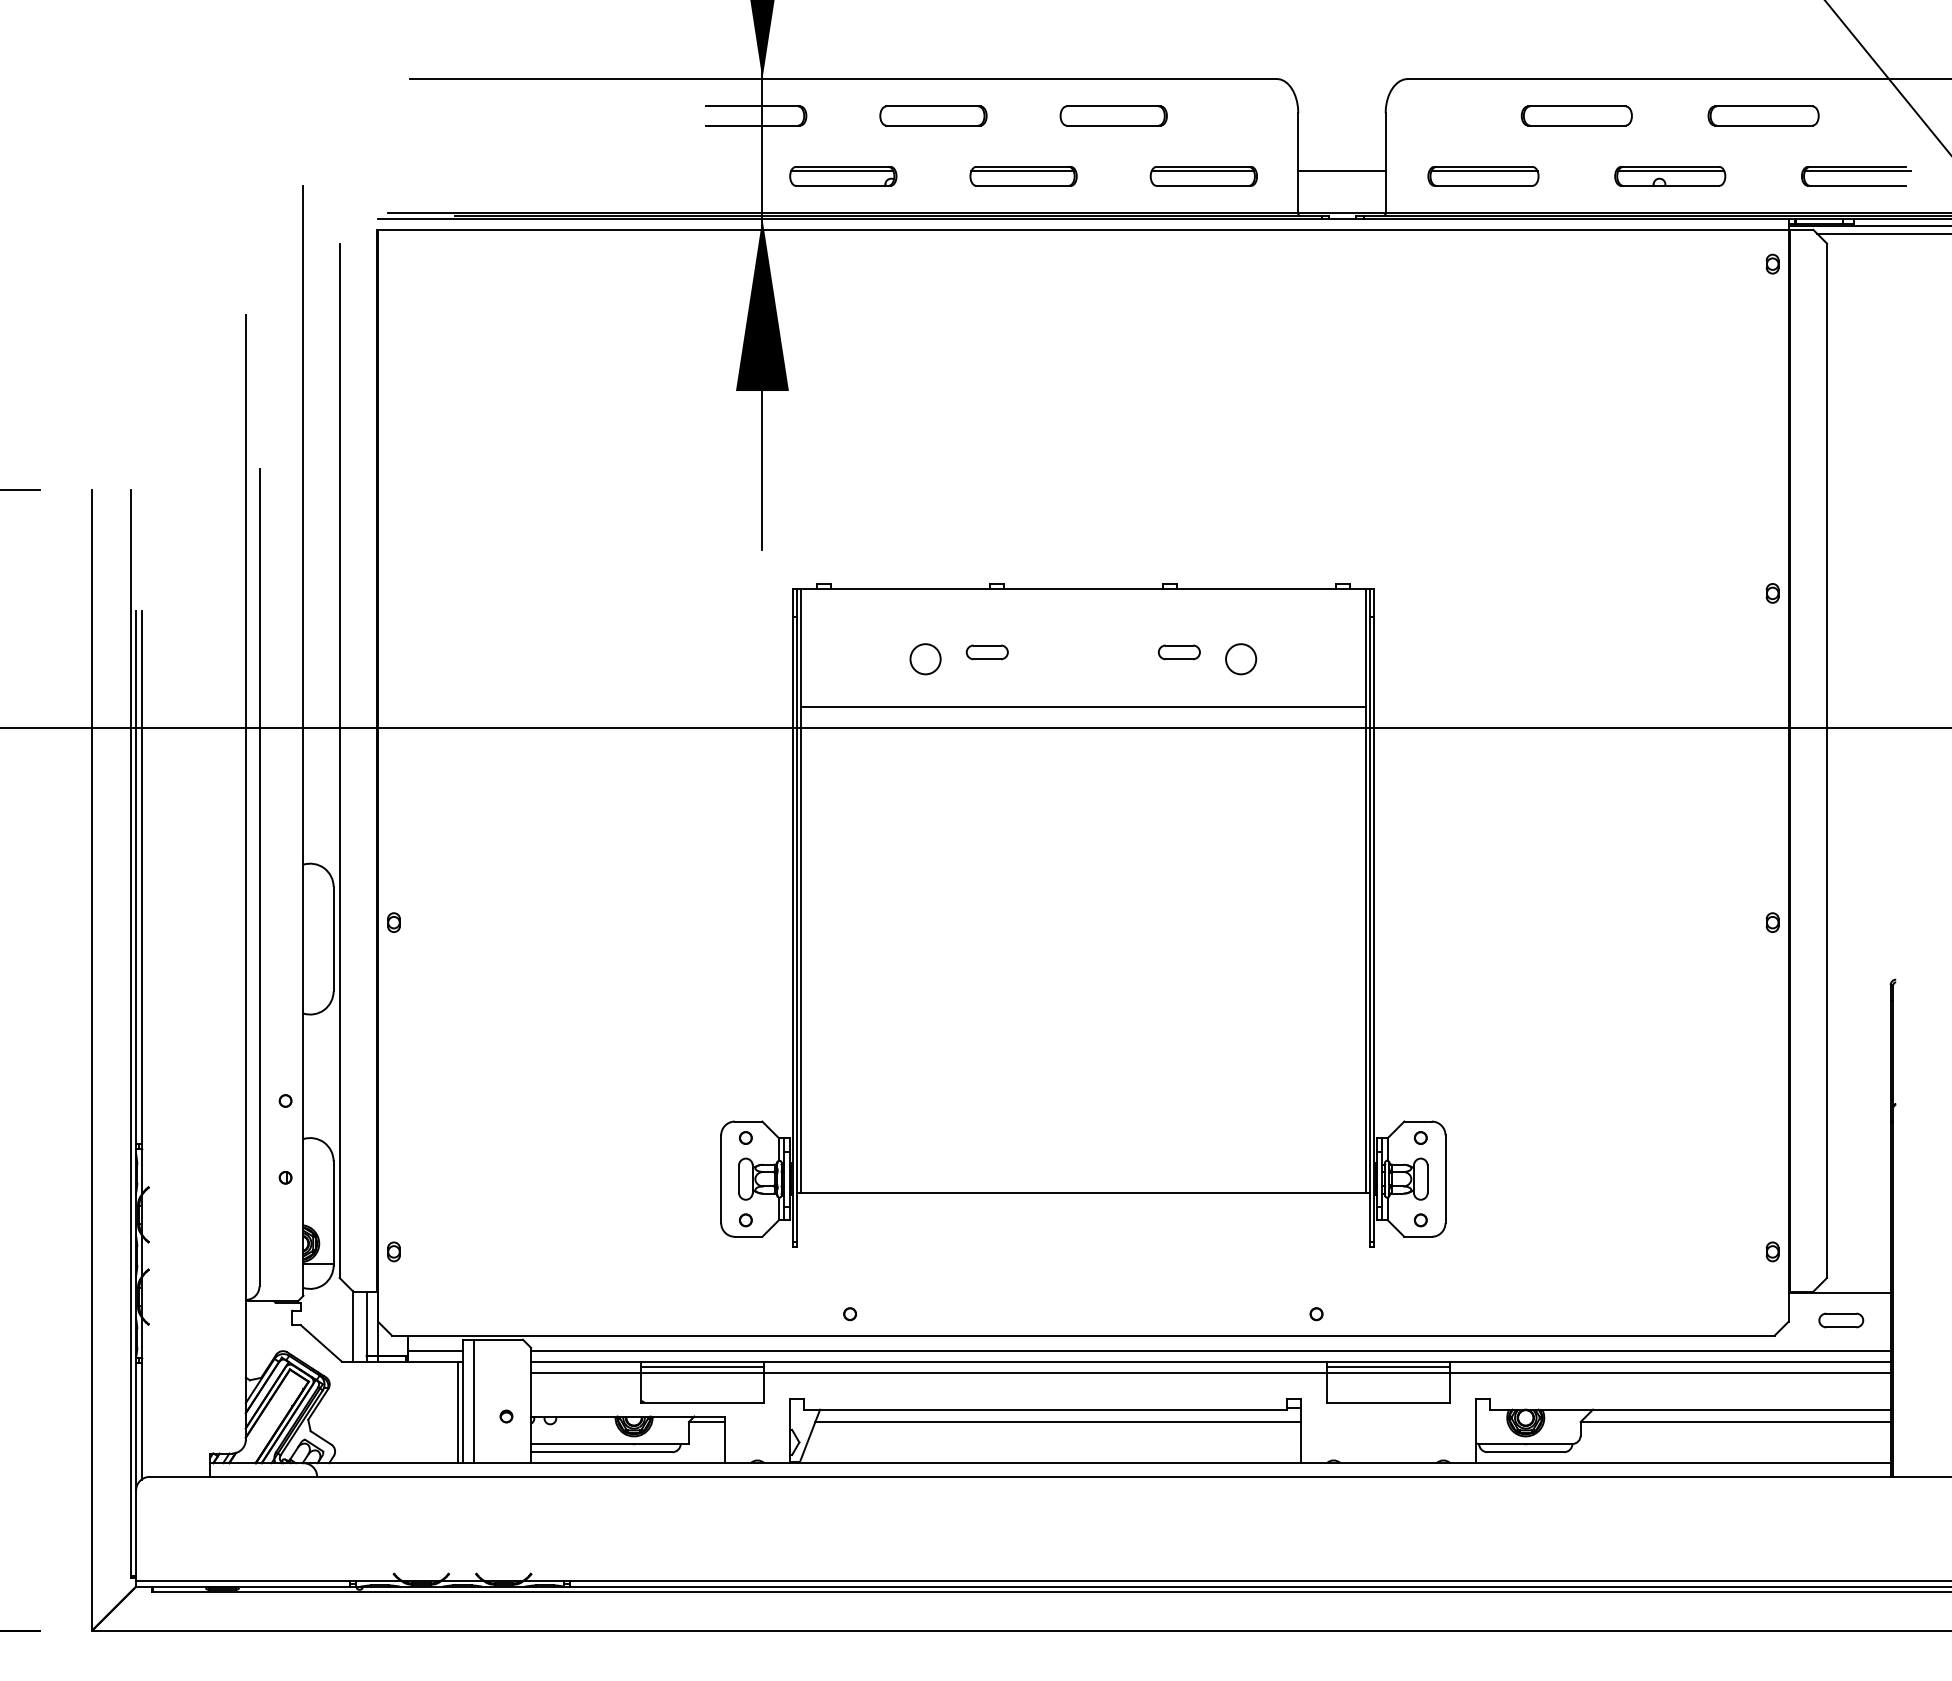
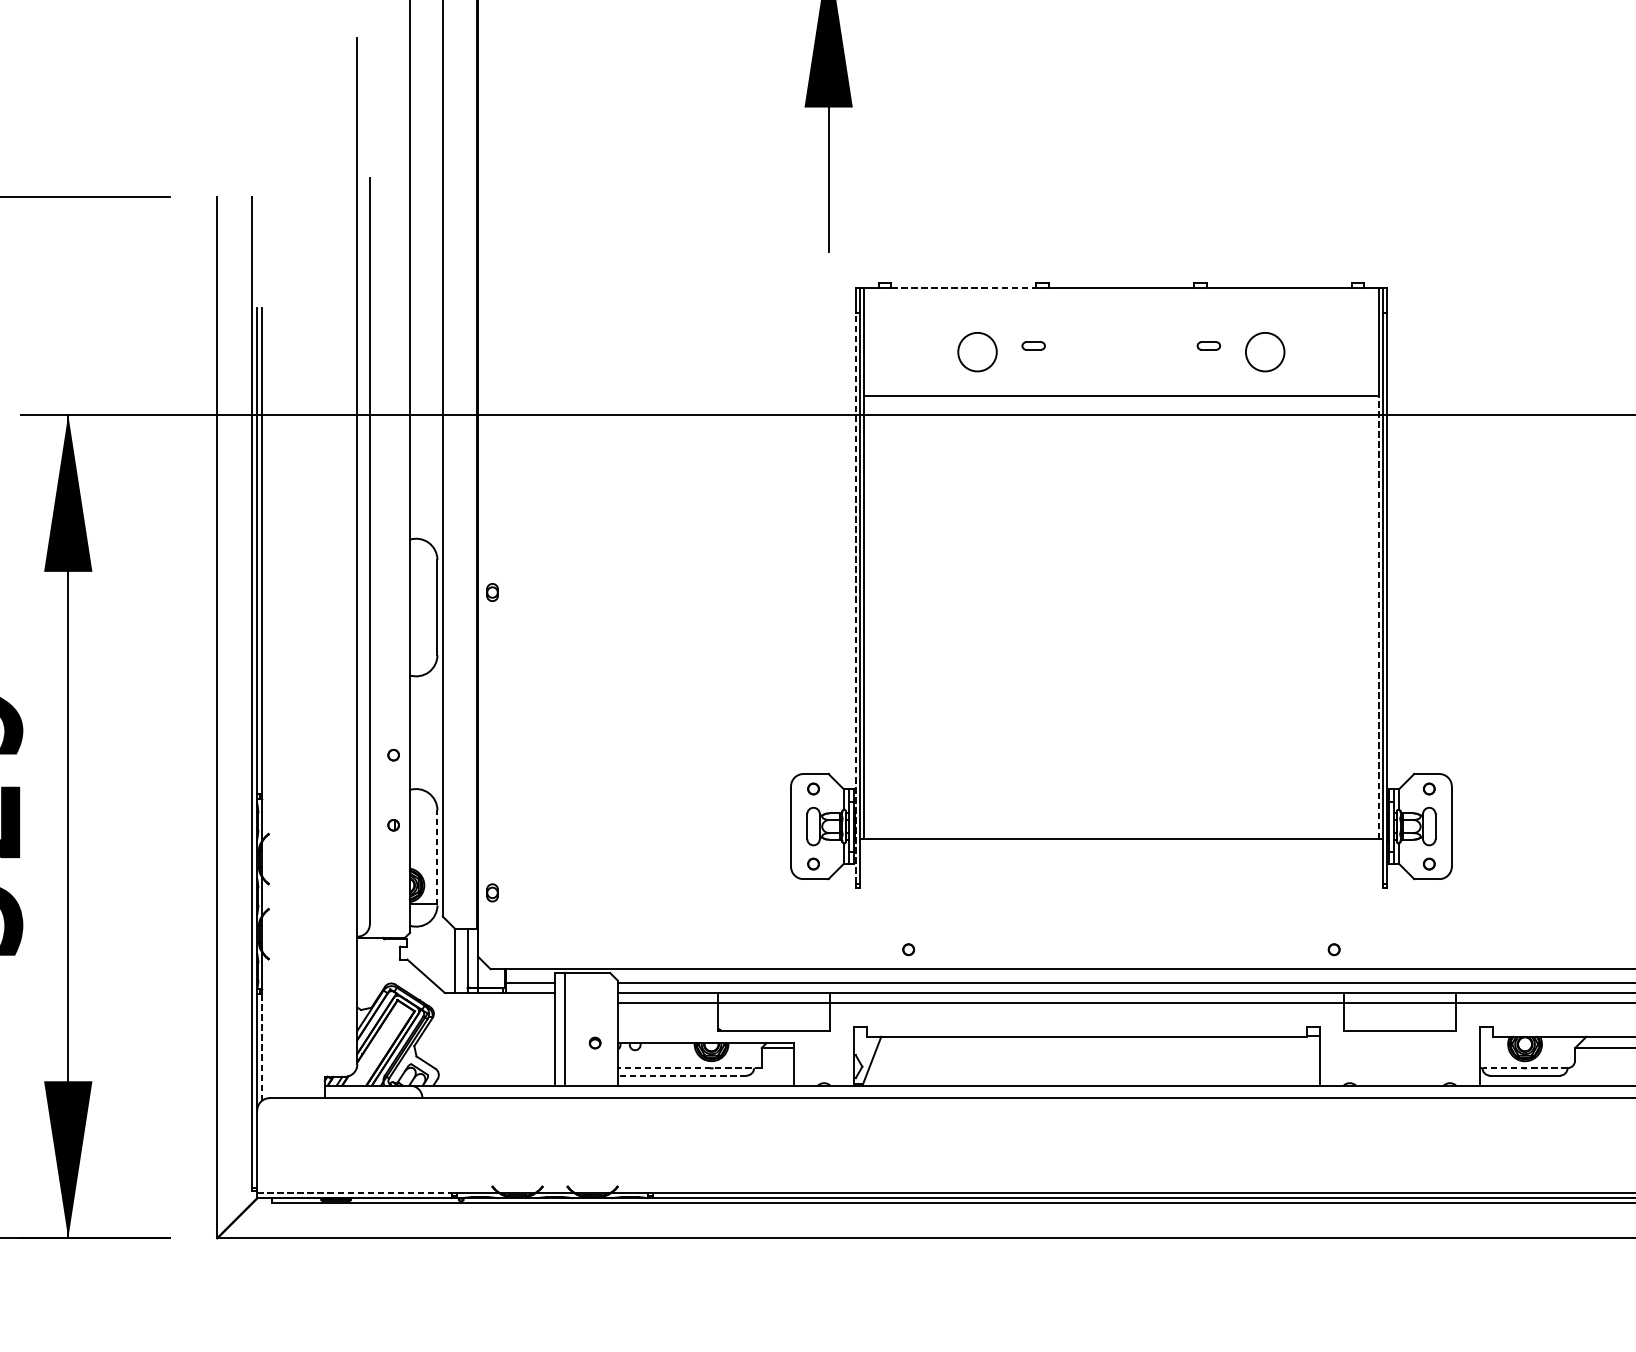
line: (910, 589) -> (963, 288), solid -> dashed
part: (986, 652) -> (1033, 346), size x0.6
part: (1178, 652) -> (1208, 346), size x0.6
circle: (925, 659) -> (977, 352), size x1.4
circle: (1241, 659) -> (1265, 352), size x1.4
line: (792, 929) -> (856, 598), solid -> dashed
line: (1365, 950) -> (1378, 617), solid -> dashed
line: (333, 1213) -> (437, 857), solid -> dashed
line: (702, 1367) -> (773, 998), removed
line: (1388, 1367) -> (1399, 998), removed
line: (458, 1412) -> (551, 1039), removed
line: (141, 1421) -> (262, 1047), solid -> dashed
line: (1057, 1422) -> (1097, 1048), removed
line: (610, 1443) -> (690, 1067), solid -> dashed
line: (1525, 1443) -> (1524, 1067), solid -> dashed
line: (601, 1452) -> (681, 1075), solid -> dashed
line: (243, 1581) -> (355, 1193), solid -> dashed

